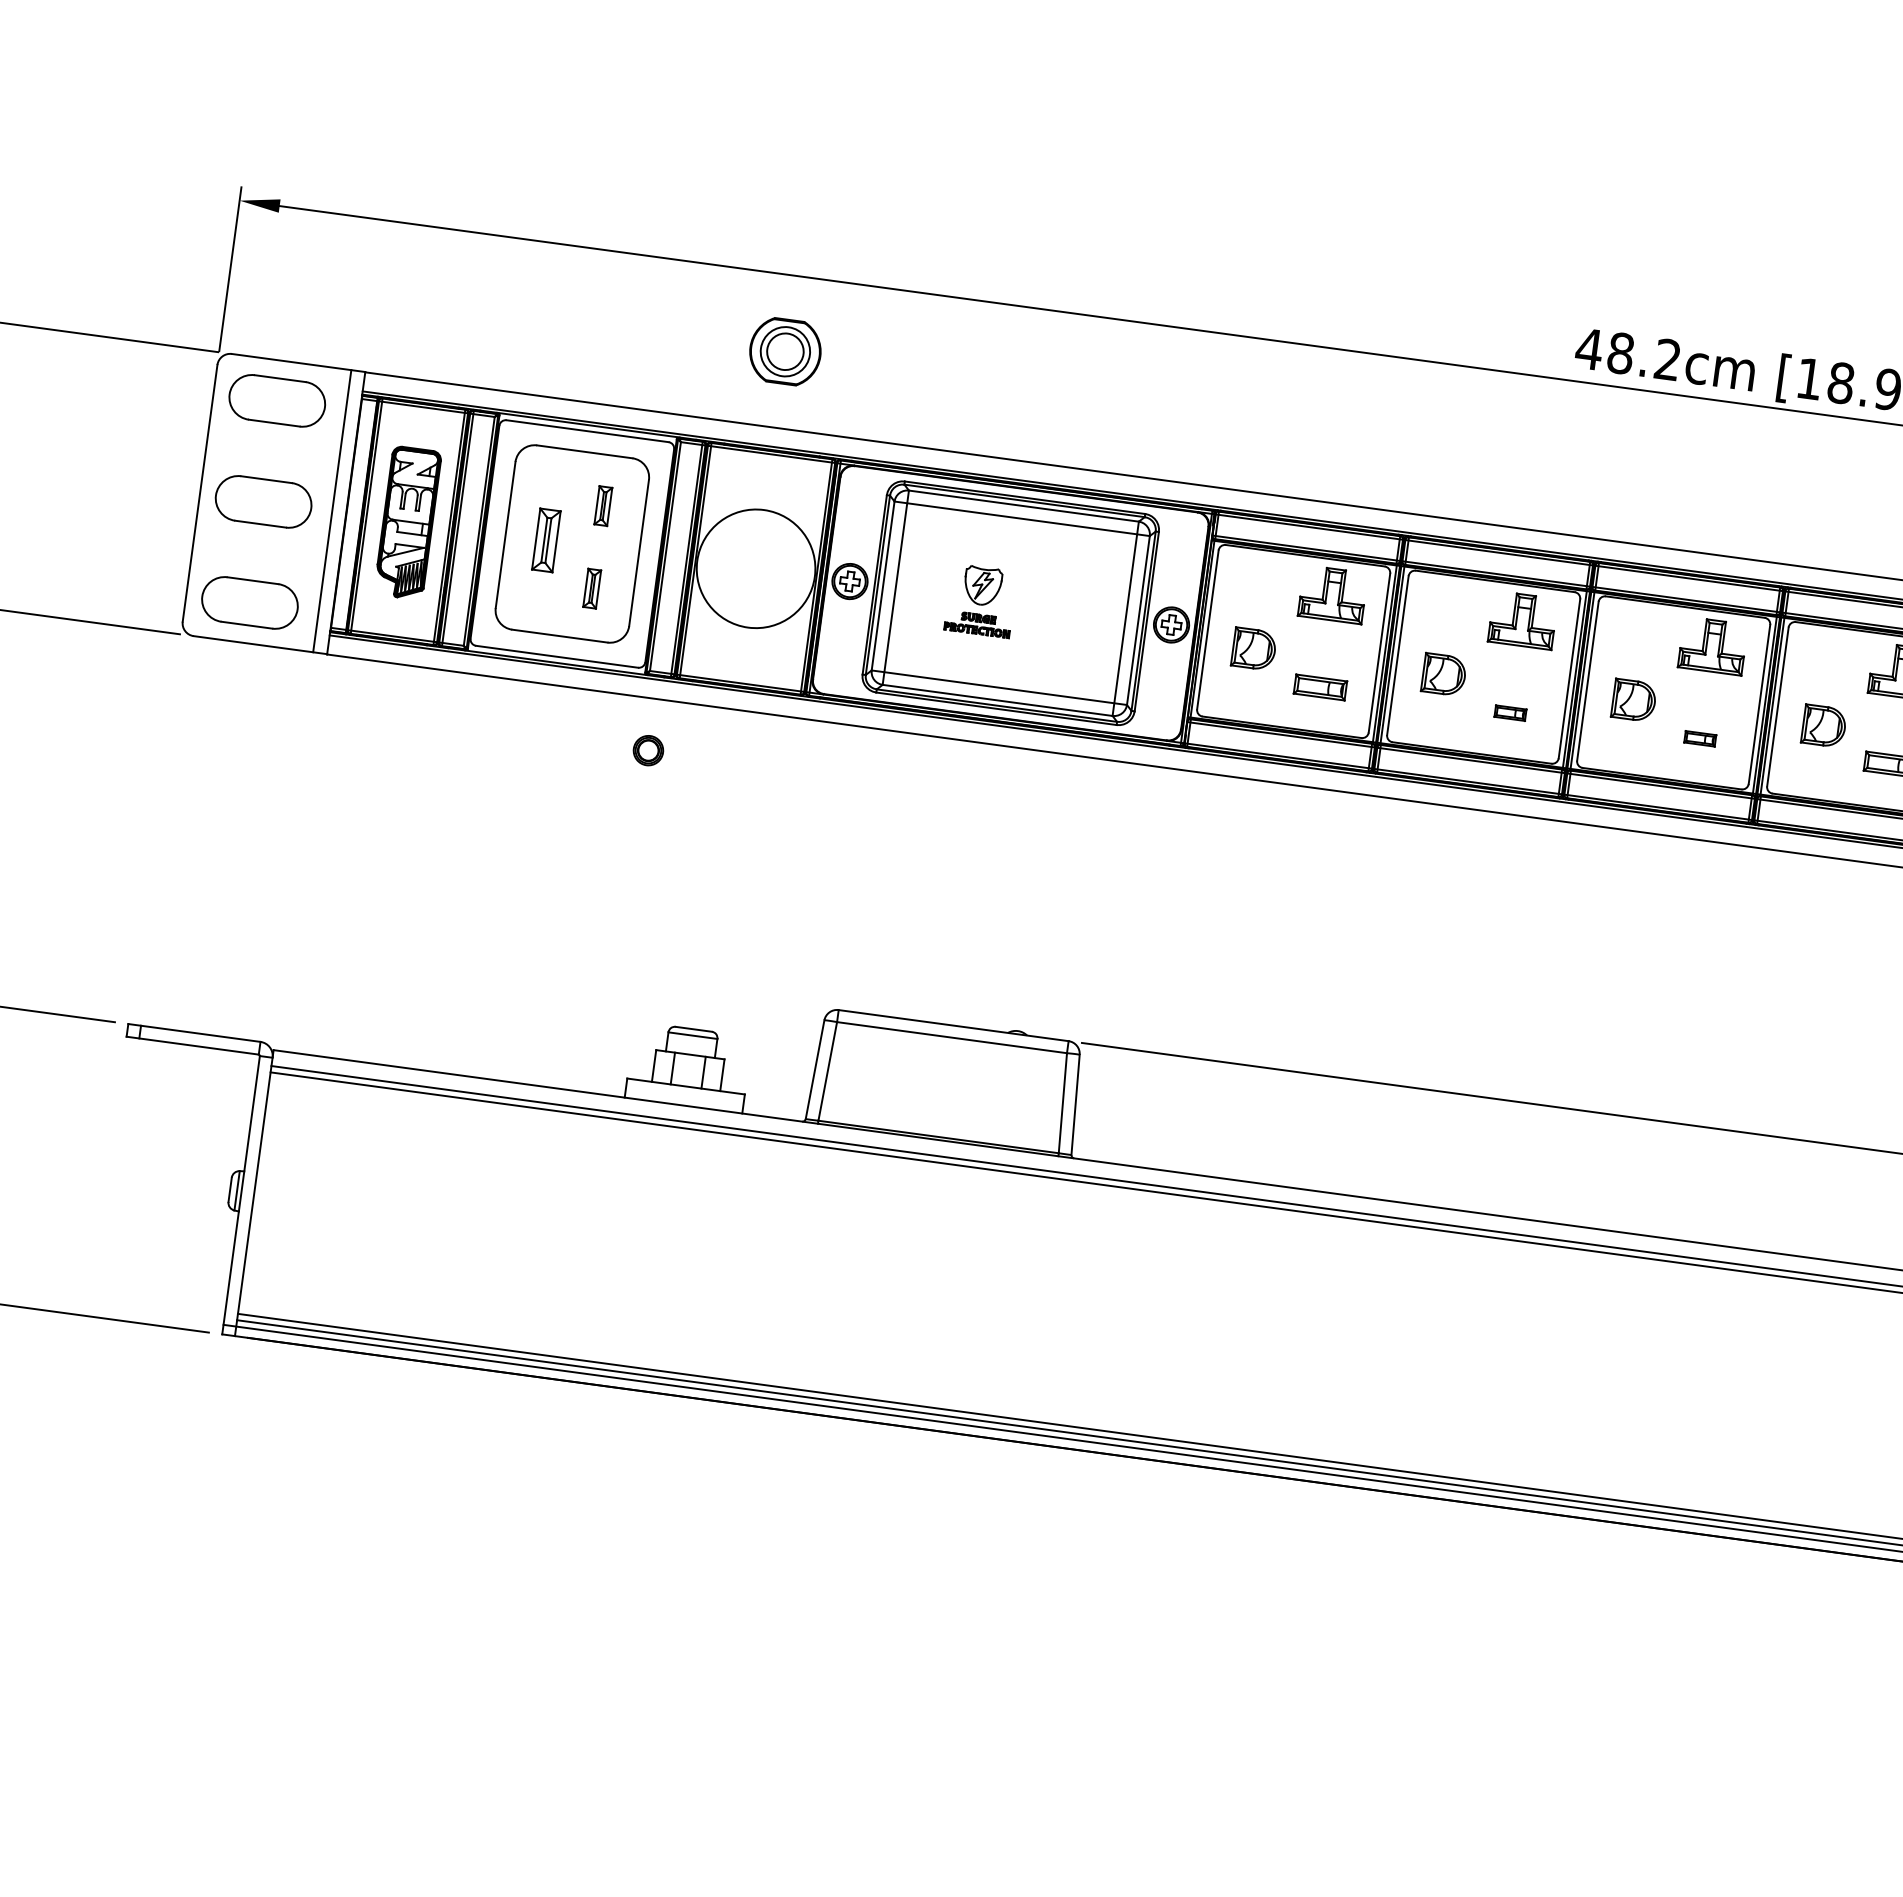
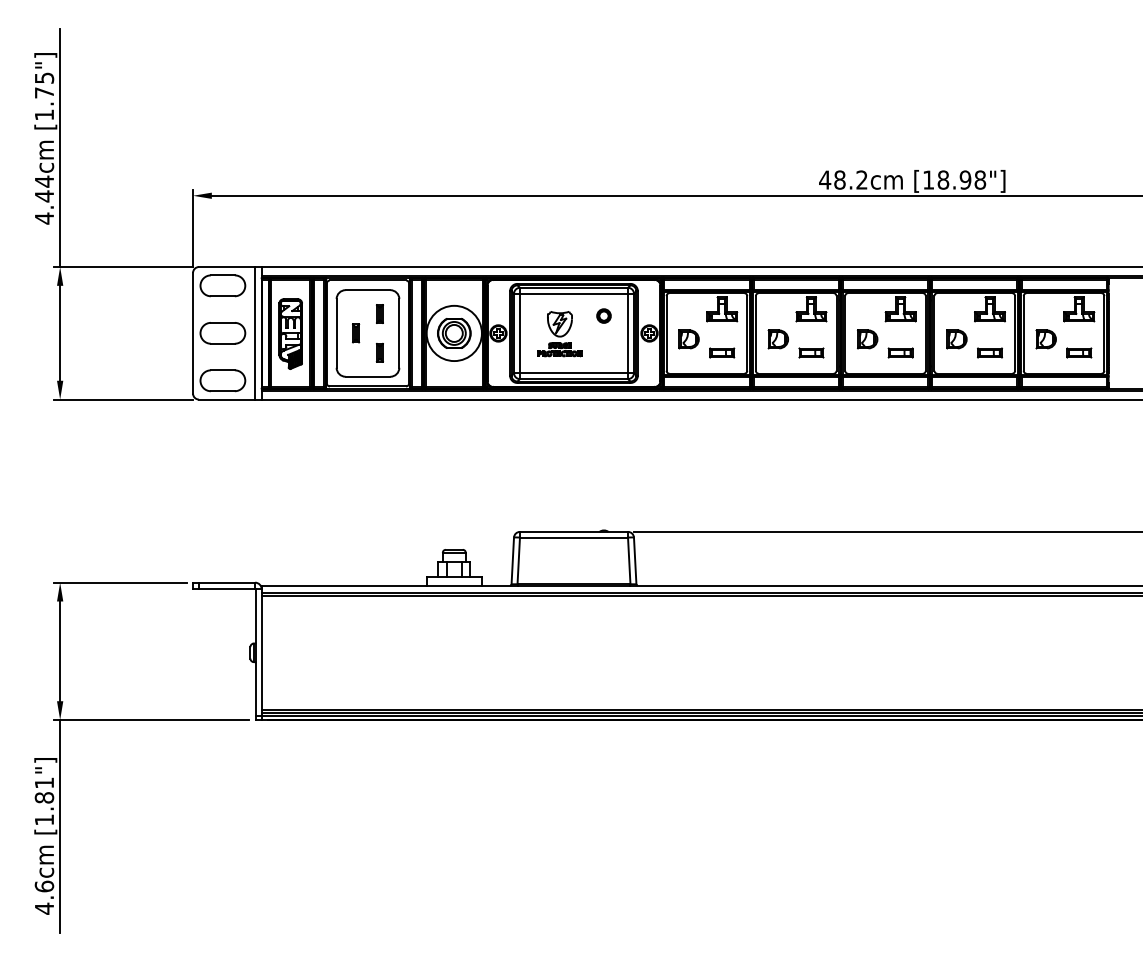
part: (785, 351) -> (454, 333), moved
part: (547, 540) -> (356, 333), size x0.62
part: (979, 601) -> (559, 334), size x1.43
part: (1510, 712) -> (811, 352), size x1.67
part: (1700, 737) -> (900, 352), size x1.67
circle: (647, 749) -> (603, 315), moved

